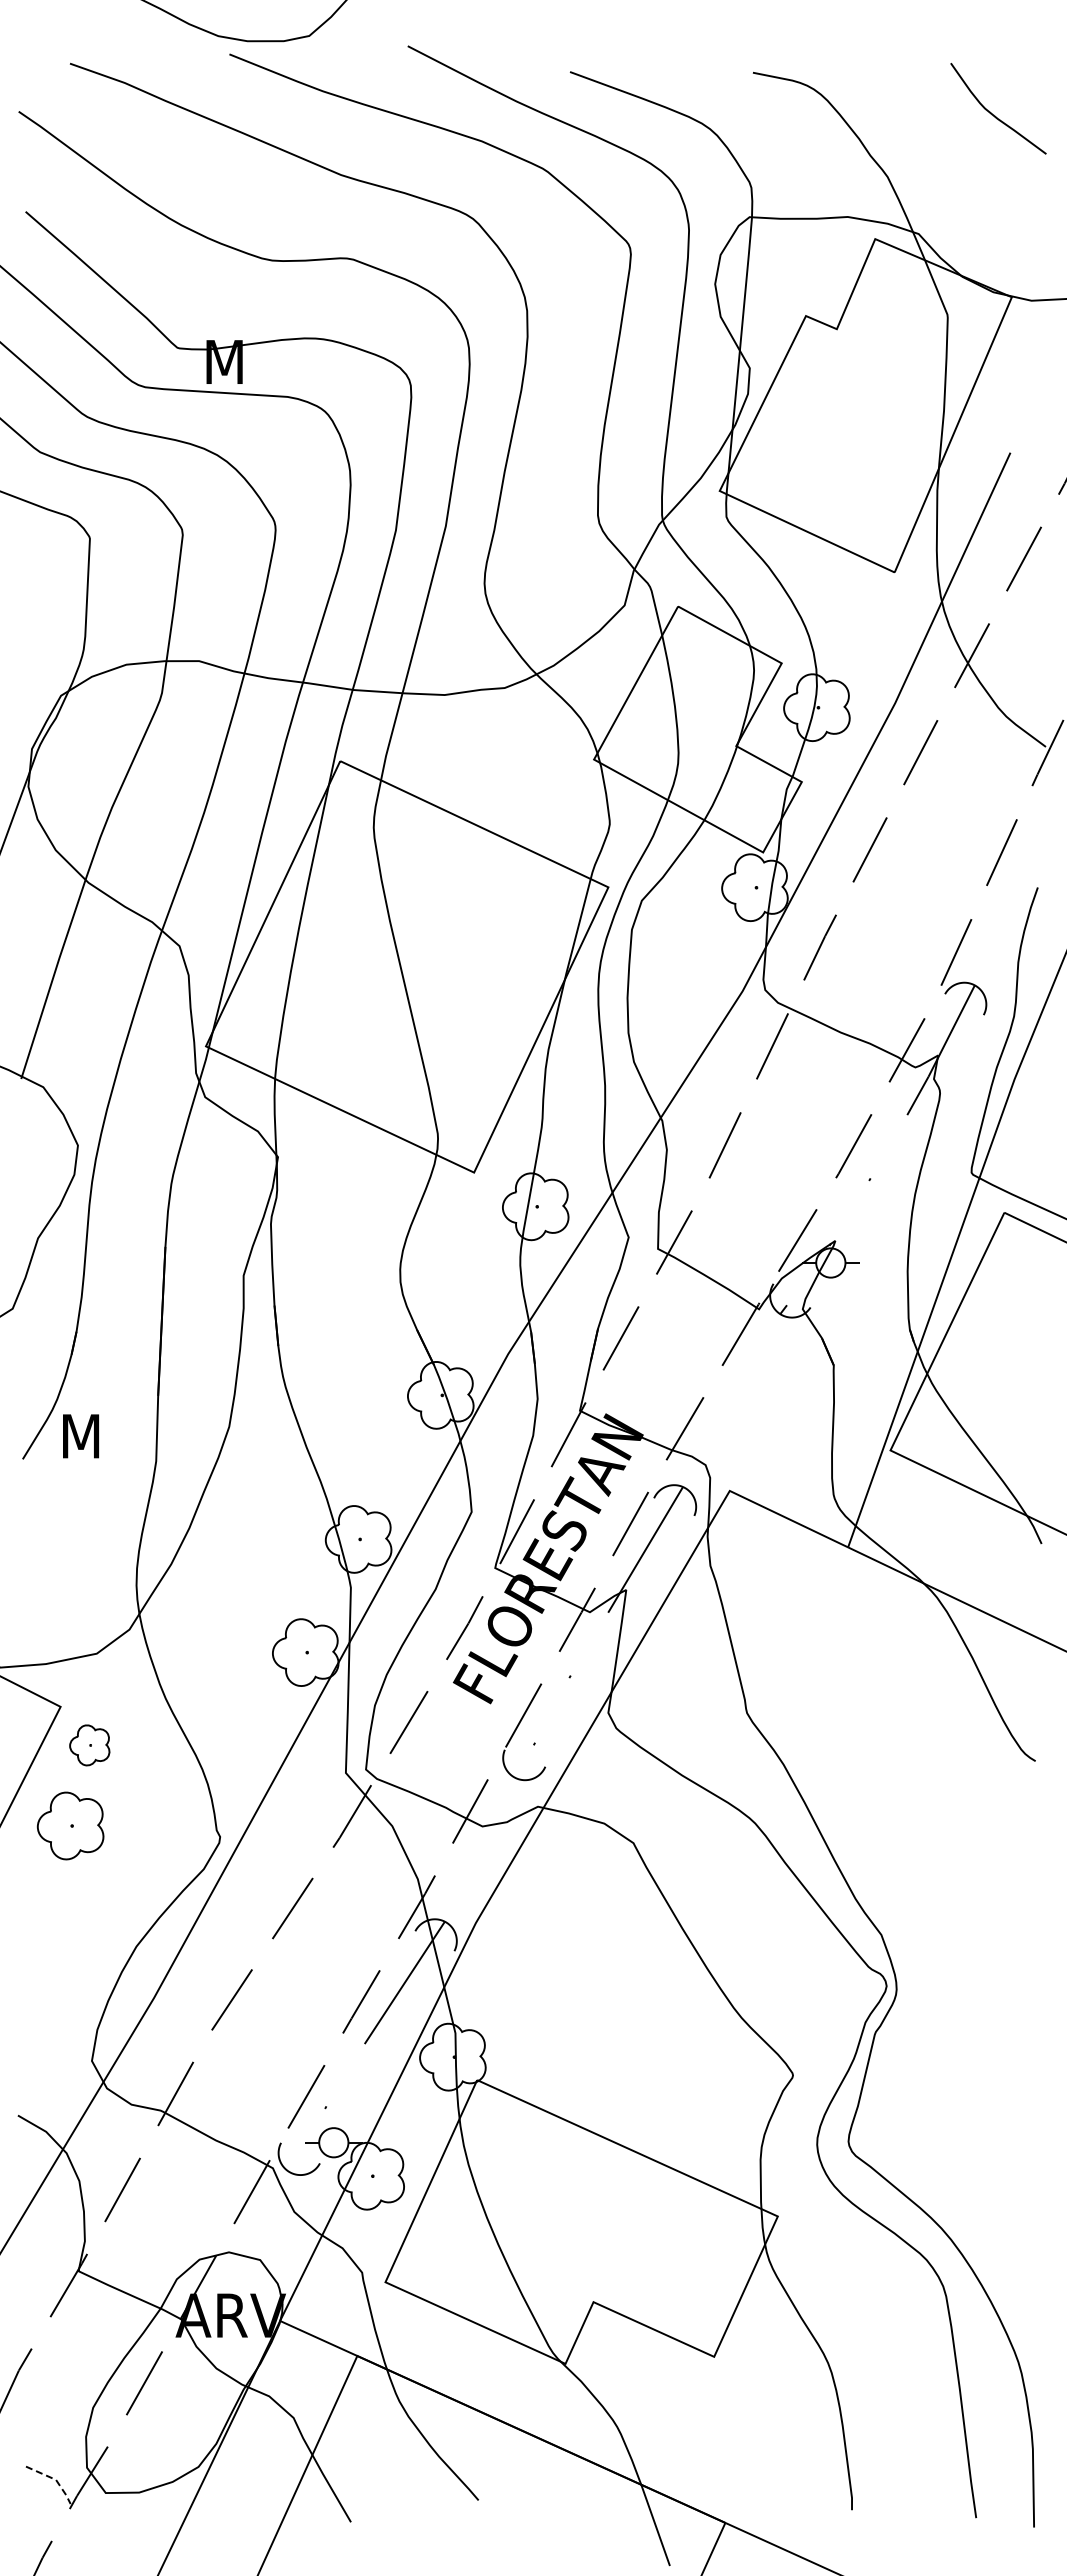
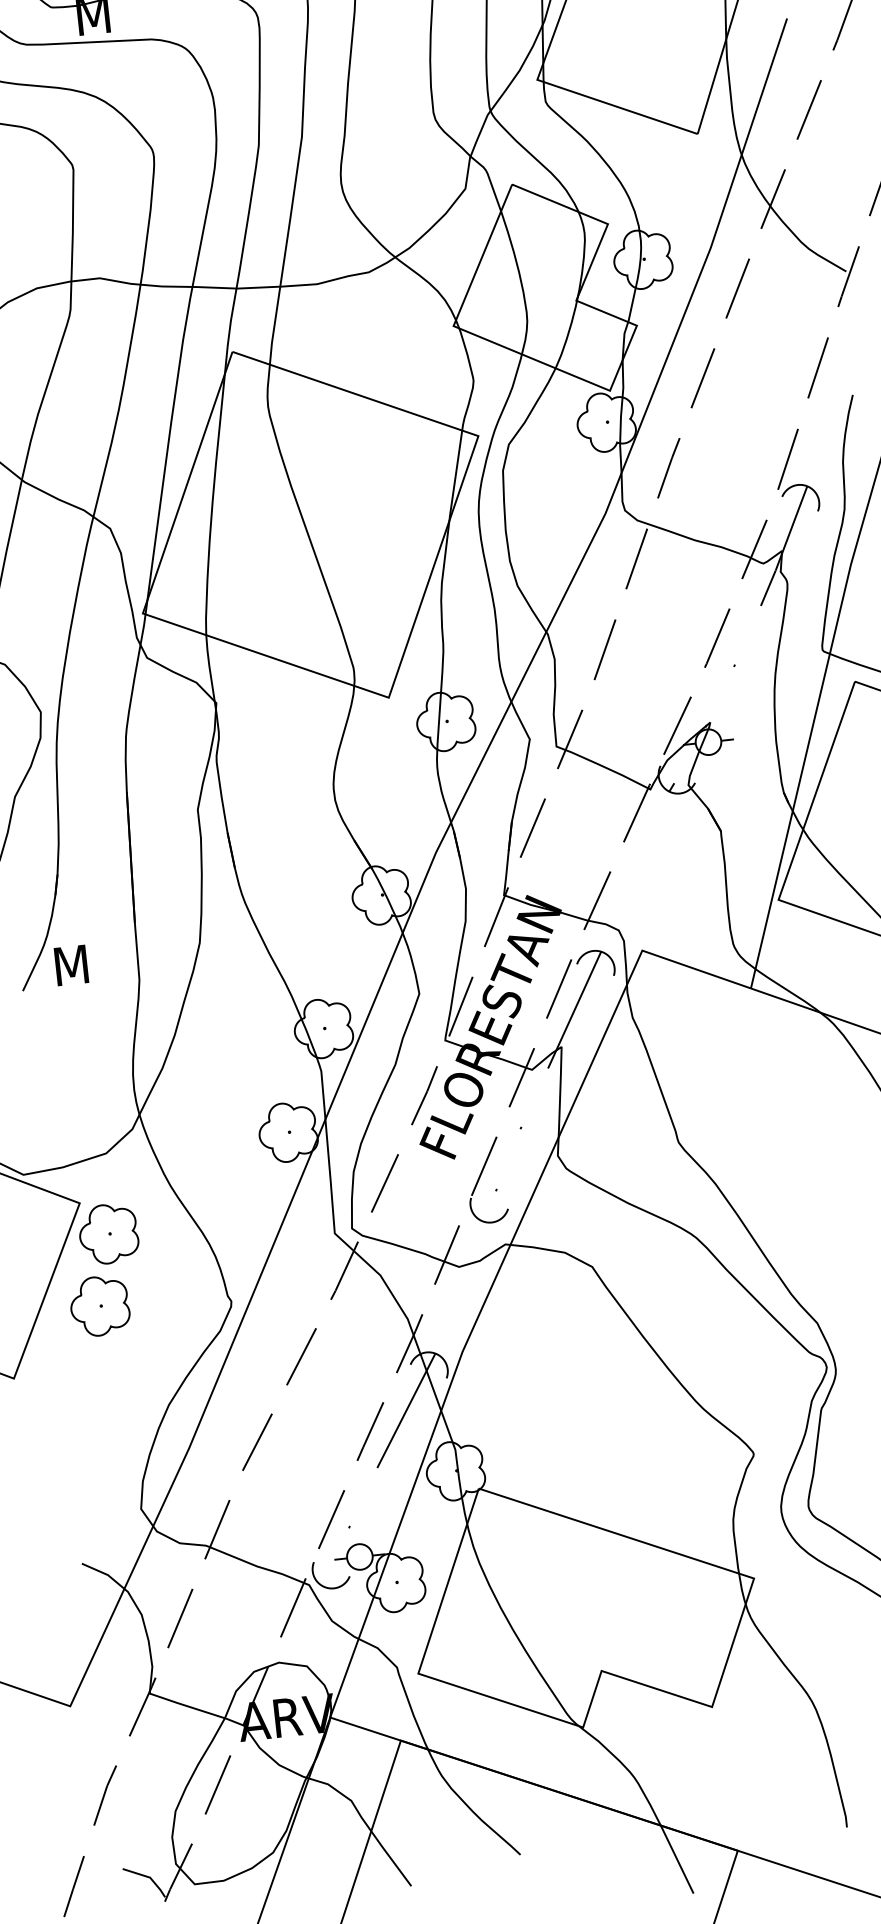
part: (89, 1745) -> (108, 1234), size x1.67
line: (56, 2479) -> (150, 1877), dashed -> solid

